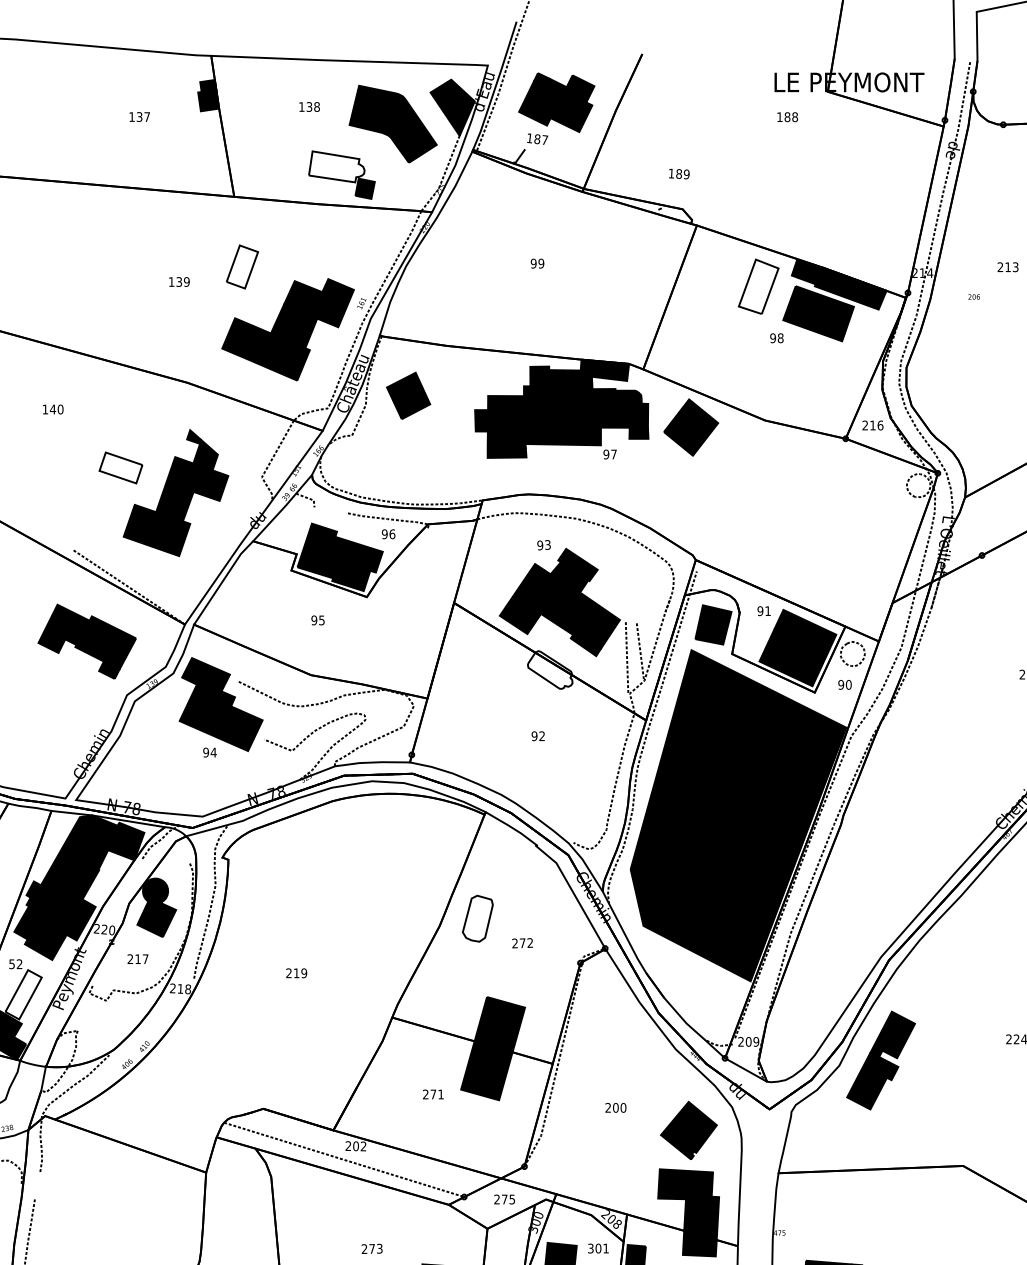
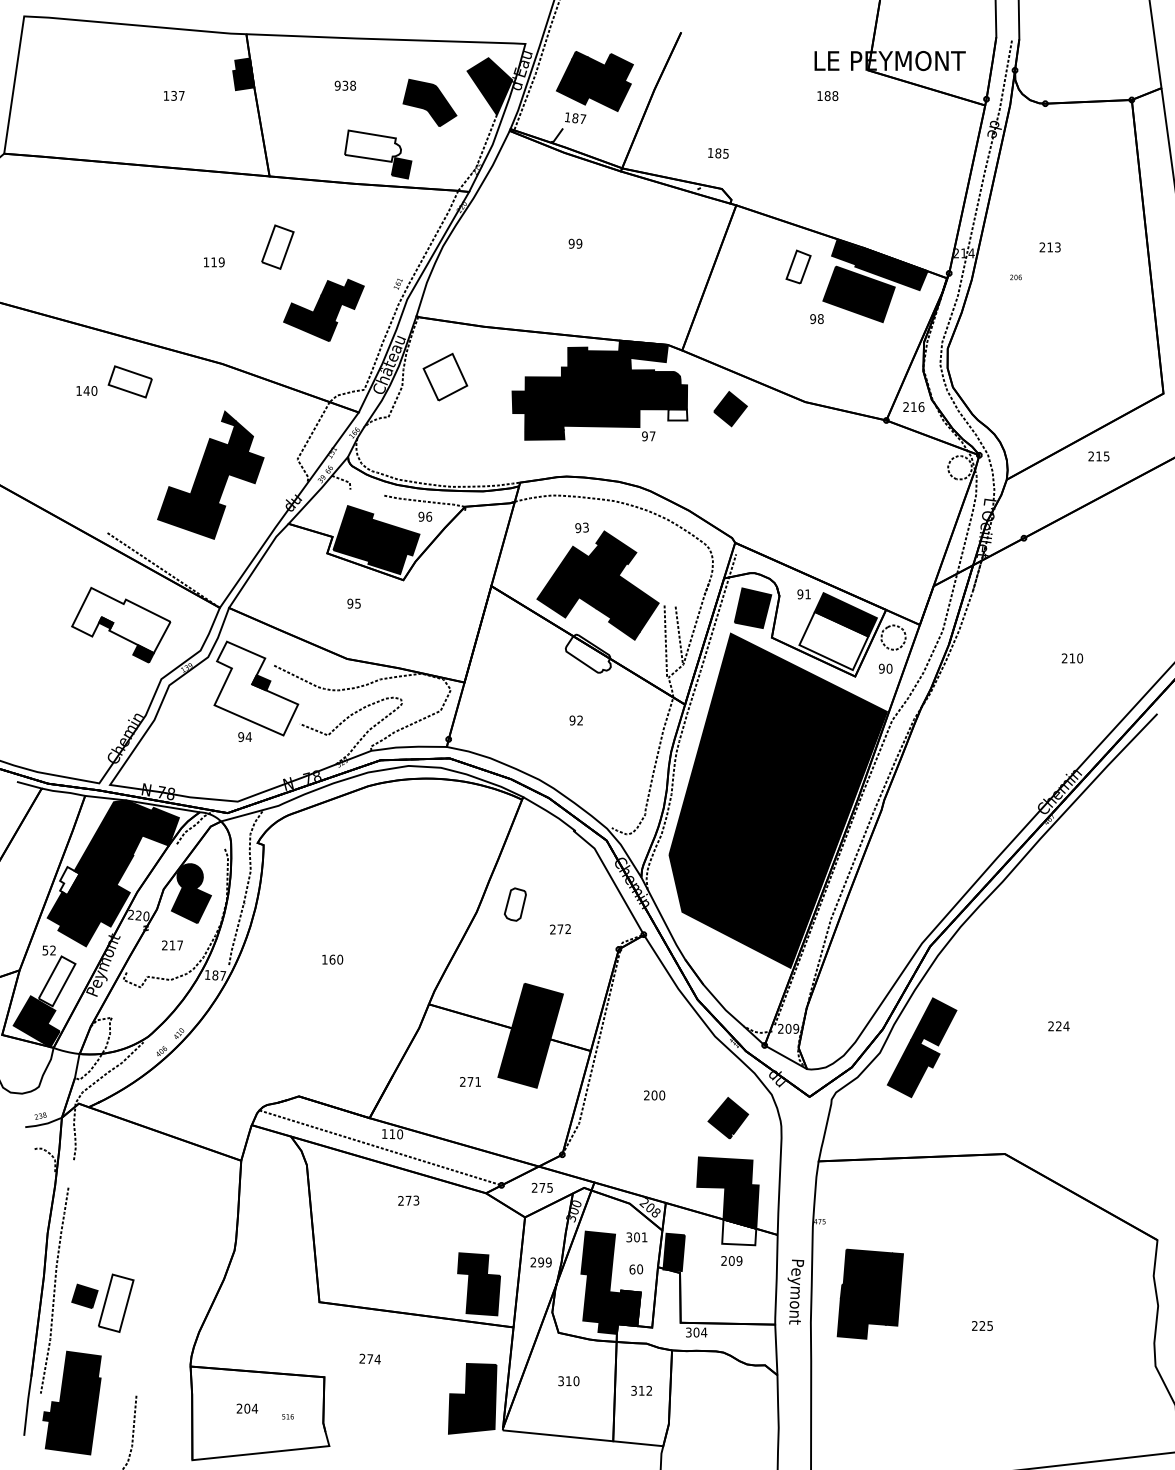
text: (301, 106) -> (337, 85), 138 -> 938
part: (392, 123) -> (429, 102), size x0.6
text: (686, 174) -> (725, 153), 189 -> 185
text: (178, 282) -> (213, 262), 139 -> 119
part: (758, 286) -> (798, 266), size x0.6
part: (287, 329) -> (323, 310), size x0.6
fill: (408, 395) -> (445, 376), removed
part: (691, 426) -> (730, 408), size x0.6
fill: (638, 432) -> (677, 414), removed
part: (120, 467) -> (129, 381), moved
fill: (87, 637) -> (121, 620), removed
fill: (793, 656) -> (833, 640), removed
fill: (221, 704) -> (256, 688), removed
fill: (35, 895) -> (69, 881), removed
part: (478, 918) -> (515, 904), size x0.7
text: (296, 973) -> (332, 959), 219 -> 160
text: (180, 988) -> (215, 975), 218 -> 187
part: (689, 1129) -> (728, 1117), size x0.7
text: (356, 1146) -> (392, 1134), 202 -> 110
fill: (700, 1243) -> (739, 1232), removed
text: (371, 1248) -> (408, 1200), moved

